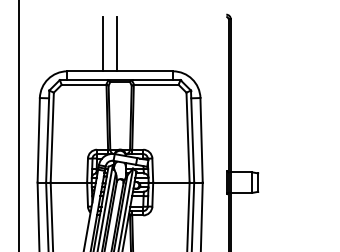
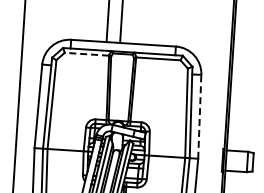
line: (83, 84) -> (86, 53), solid -> dashed
line: (201, 139) -> (199, 115), solid -> dashed

